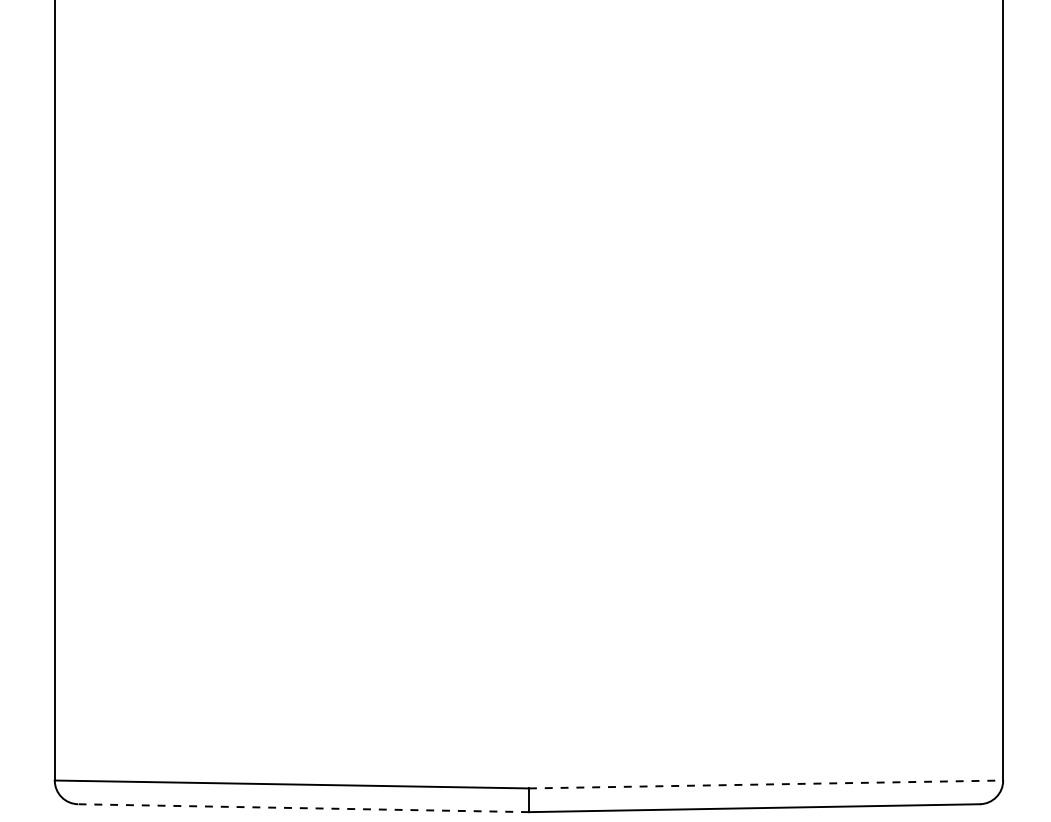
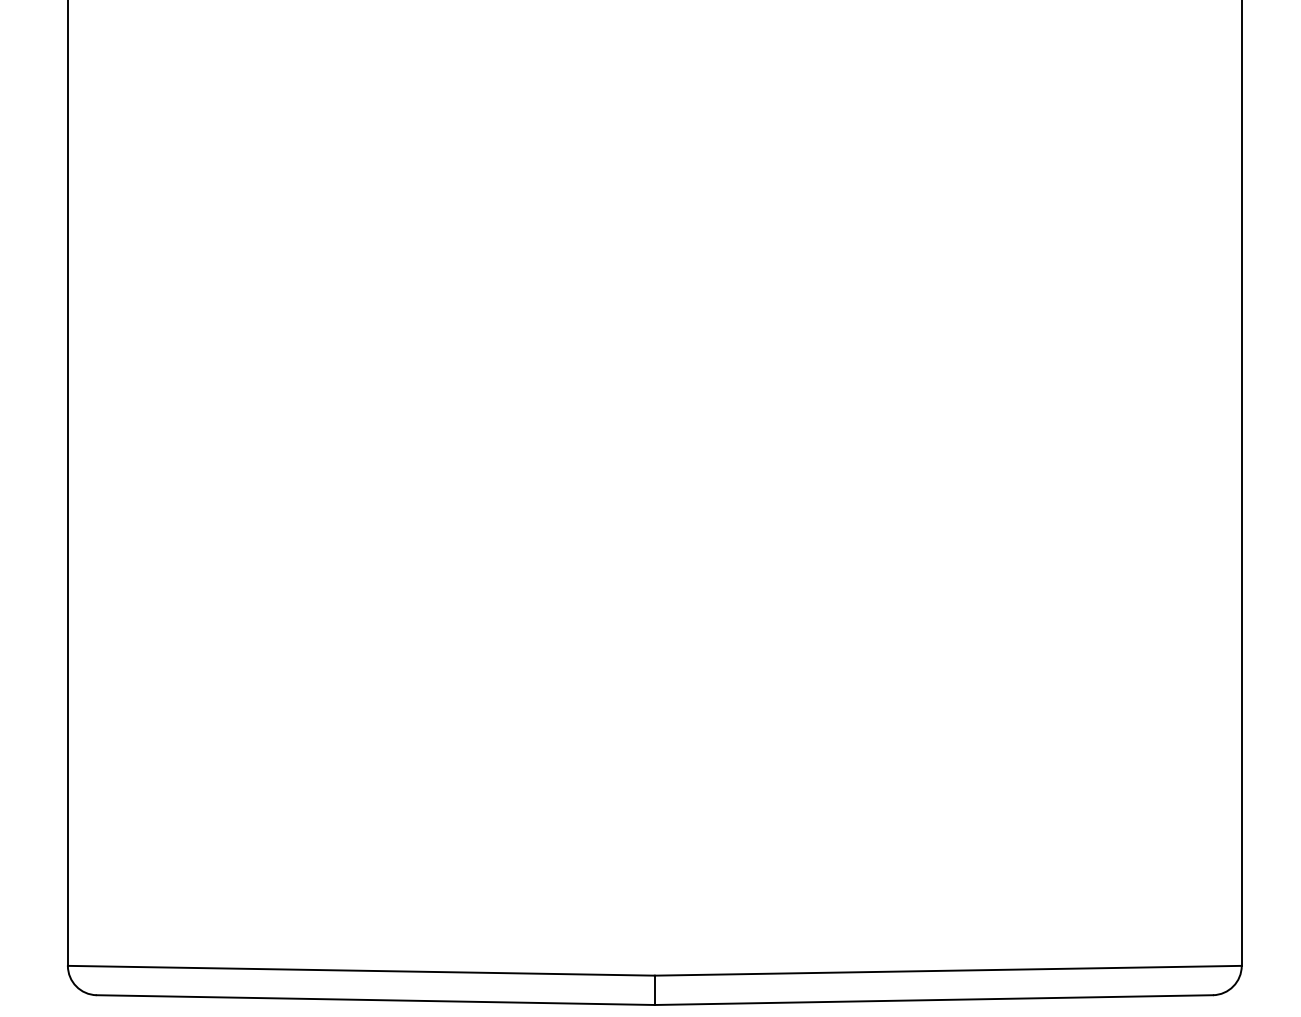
line: (766, 784) -> (948, 970), dashed -> solid
line: (303, 808) -> (375, 1000), dashed -> solid

